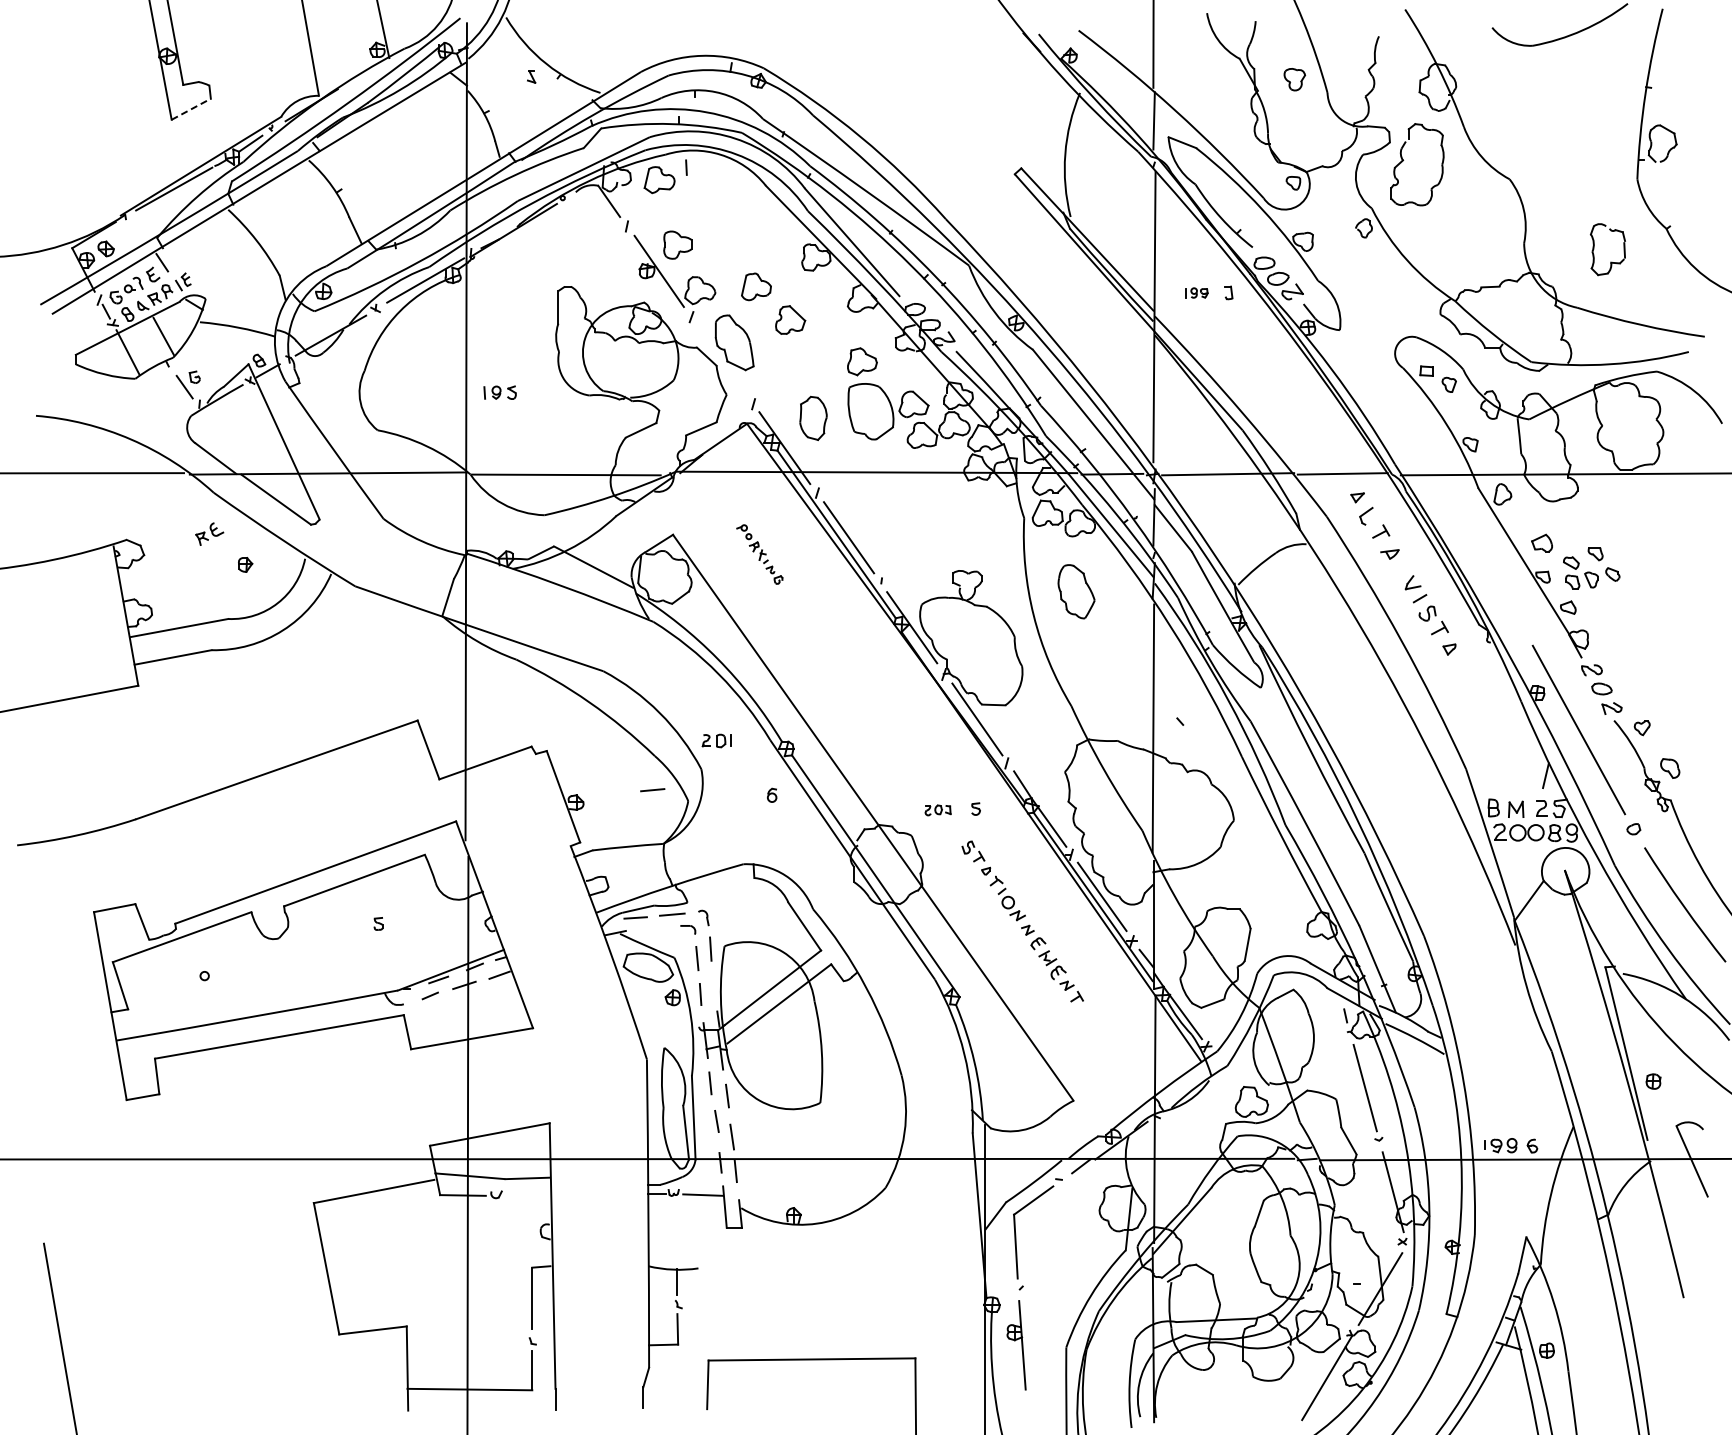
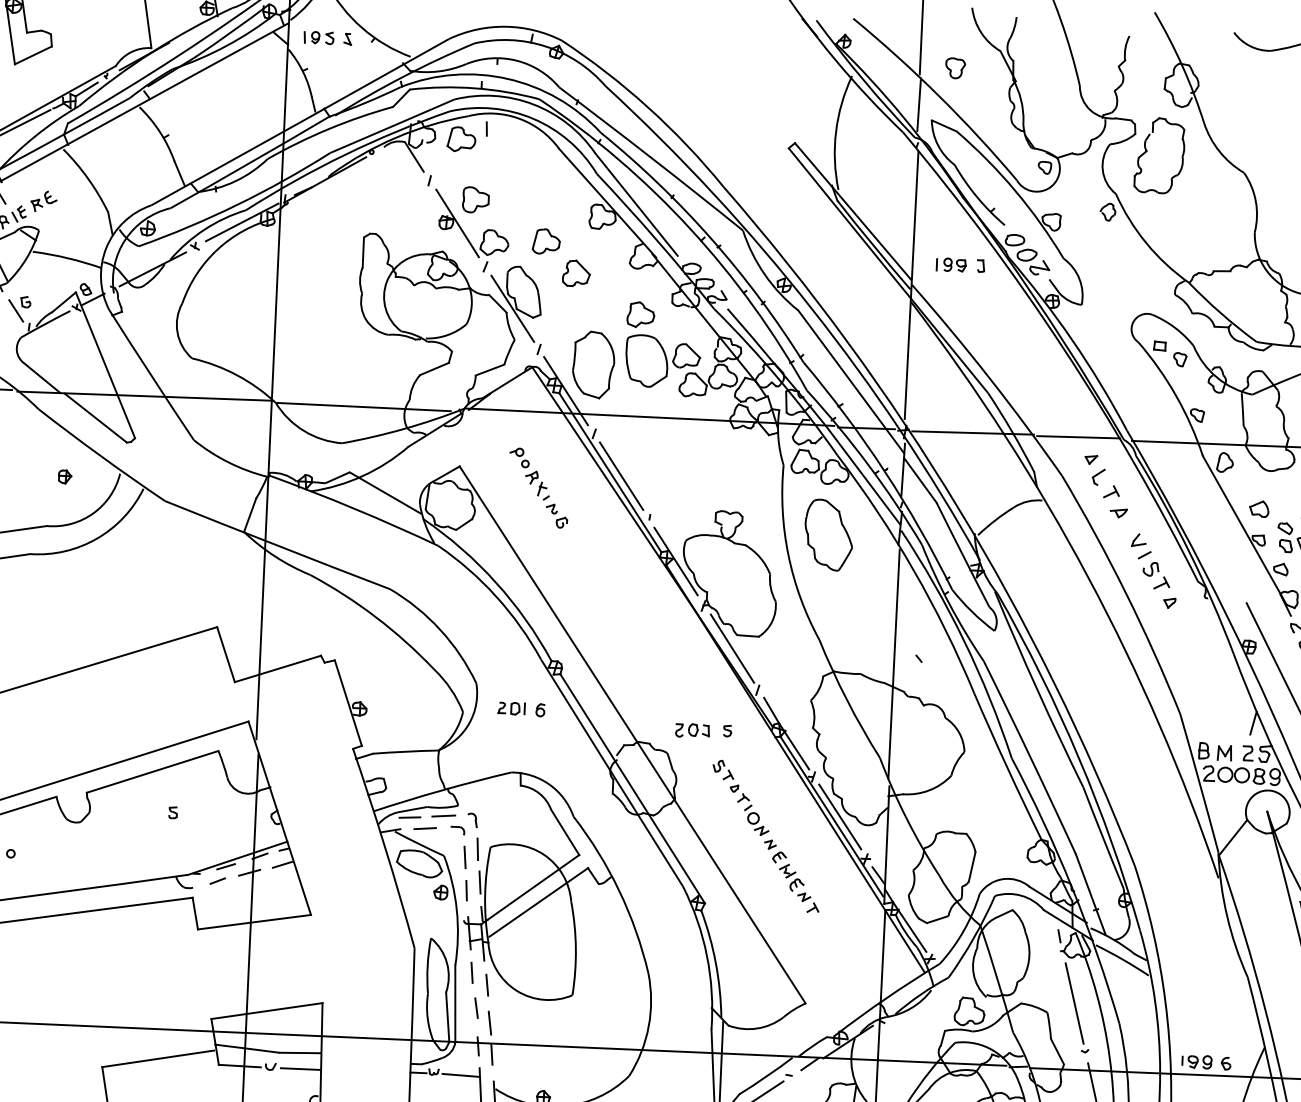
part: (1294, 79) -> (955, 68), moved
line: (191, 109) -> (33, 55), dashed -> solid
part: (1196, 292) -> (951, 264), size x1.43
line: (722, 361) -> (512, 308), added
part: (499, 392) -> (318, 37), moved
part: (813, 418) -> (593, 365), size x1.67
part: (209, 533) -> (43, 200), moved
part: (759, 554) -> (538, 488), size x1.43
part: (1076, 591) -> (828, 534), size x1.43
part: (716, 740) -> (511, 708), moved
line: (652, 790) -> (424, 828), moved
part: (937, 810) -> (692, 730), size x1.43
line: (714, 985) -> (479, 882), added
line: (528, 1195) -> (300, 1068), added

